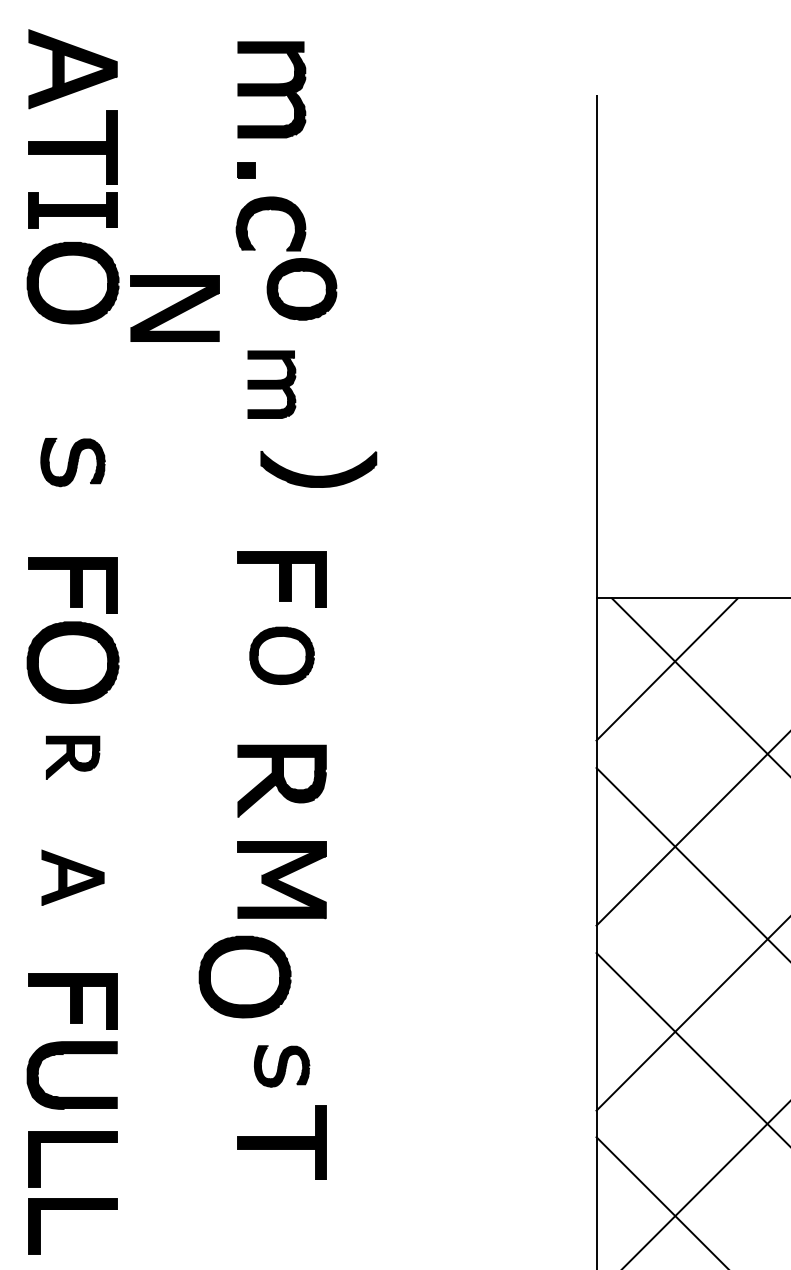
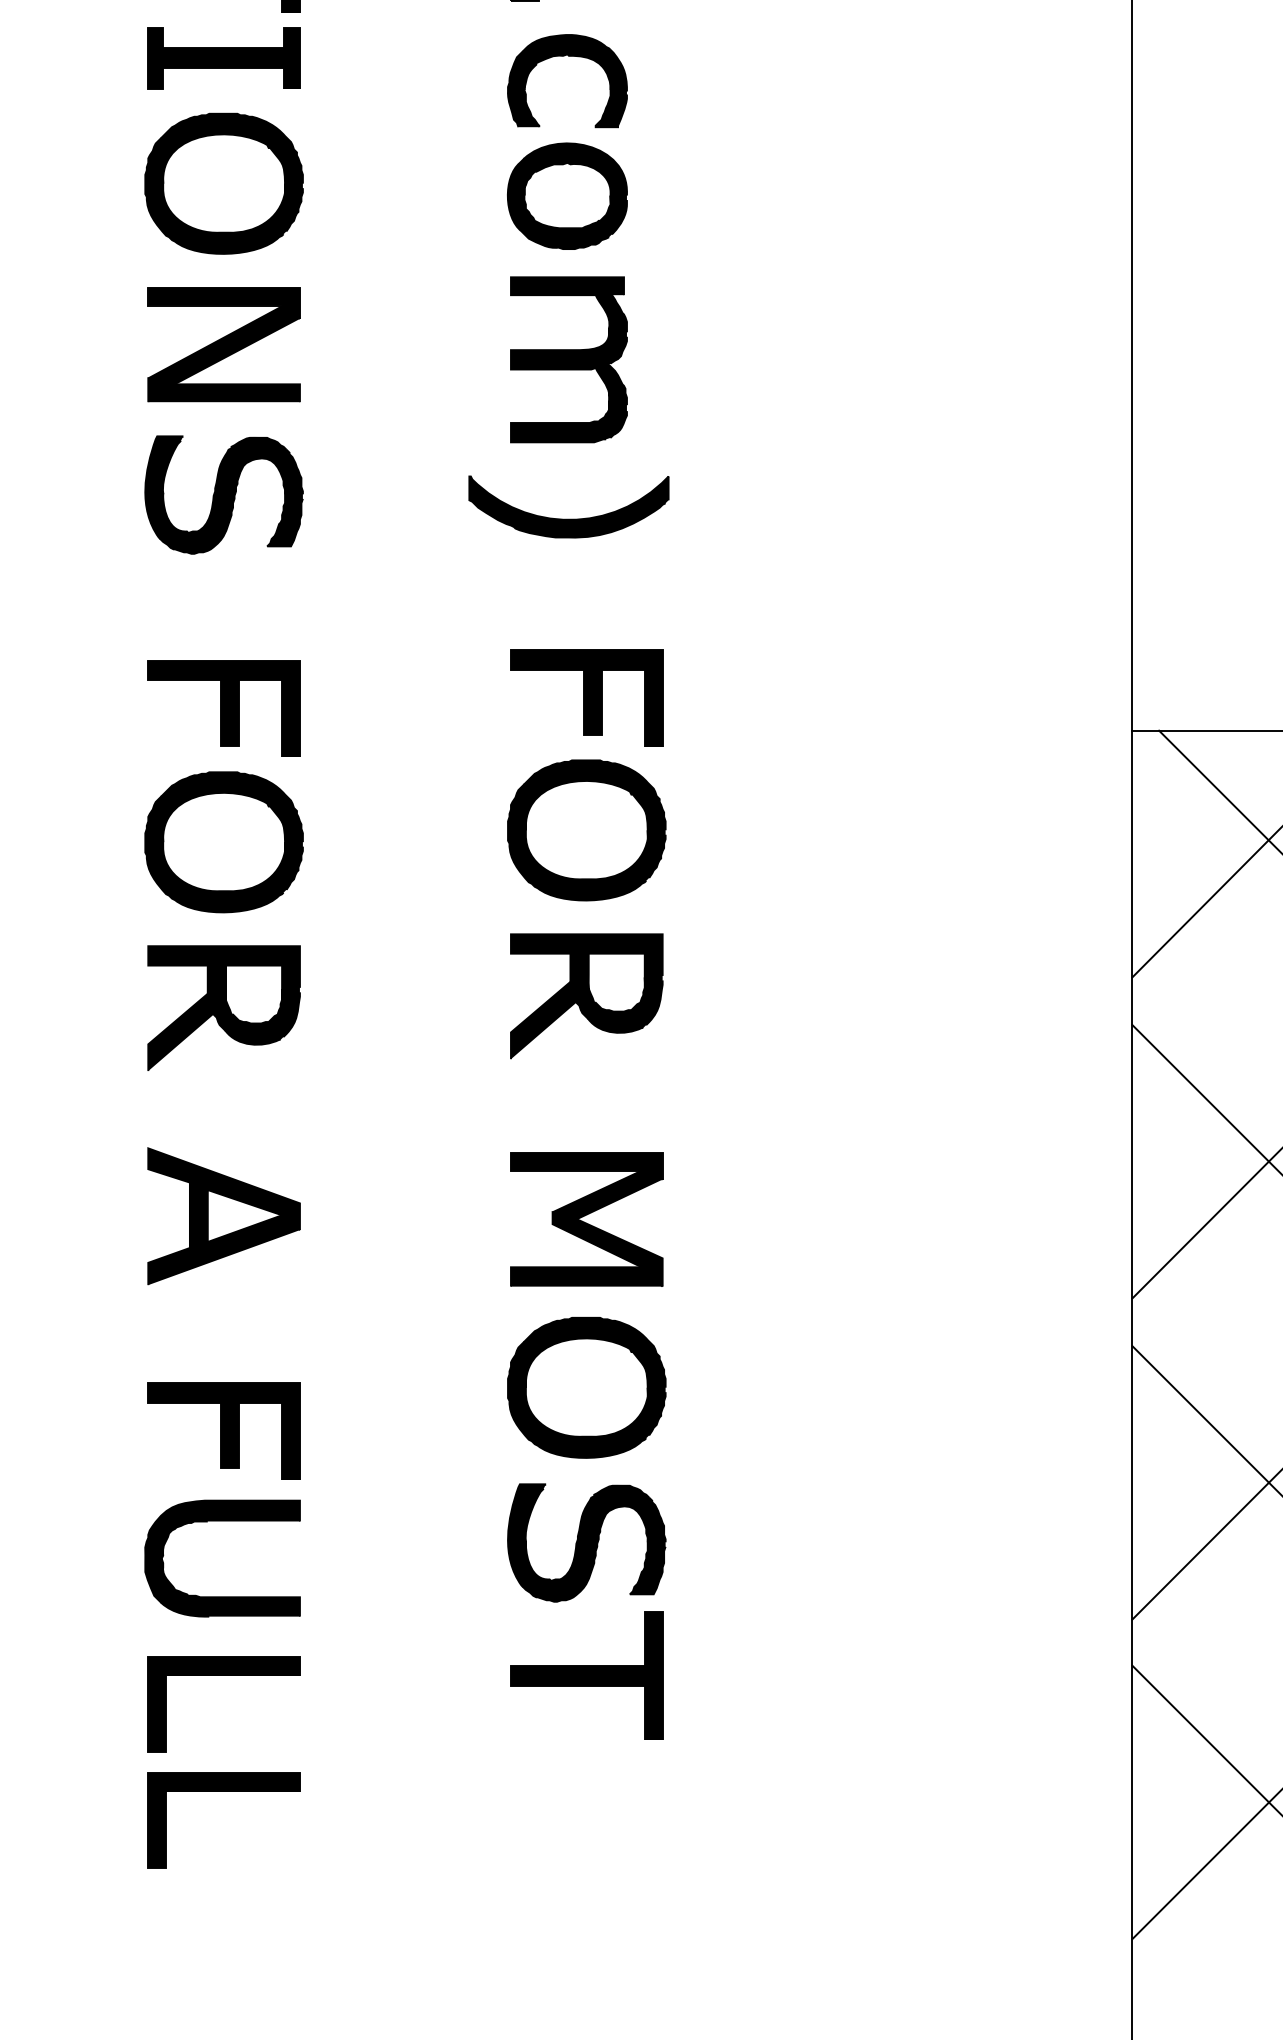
part: (301, 289) -> (566, 196), moved
part: (174, 308) -> (223, 343), moved
part: (271, 384) -> (568, 359), size x1.43
part: (72, 462) -> (223, 494), size x1.43
part: (318, 469) -> (568, 507), moved
part: (281, 655) -> (585, 829), size x1.43
part: (72, 757) -> (223, 1006), size x1.67
part: (281, 780) -> (585, 994), moved
part: (72, 877) -> (223, 1215), size x1.43
part: (244, 976) -> (585, 1386), moved
part: (281, 1066) -> (585, 1542), size x1.67

